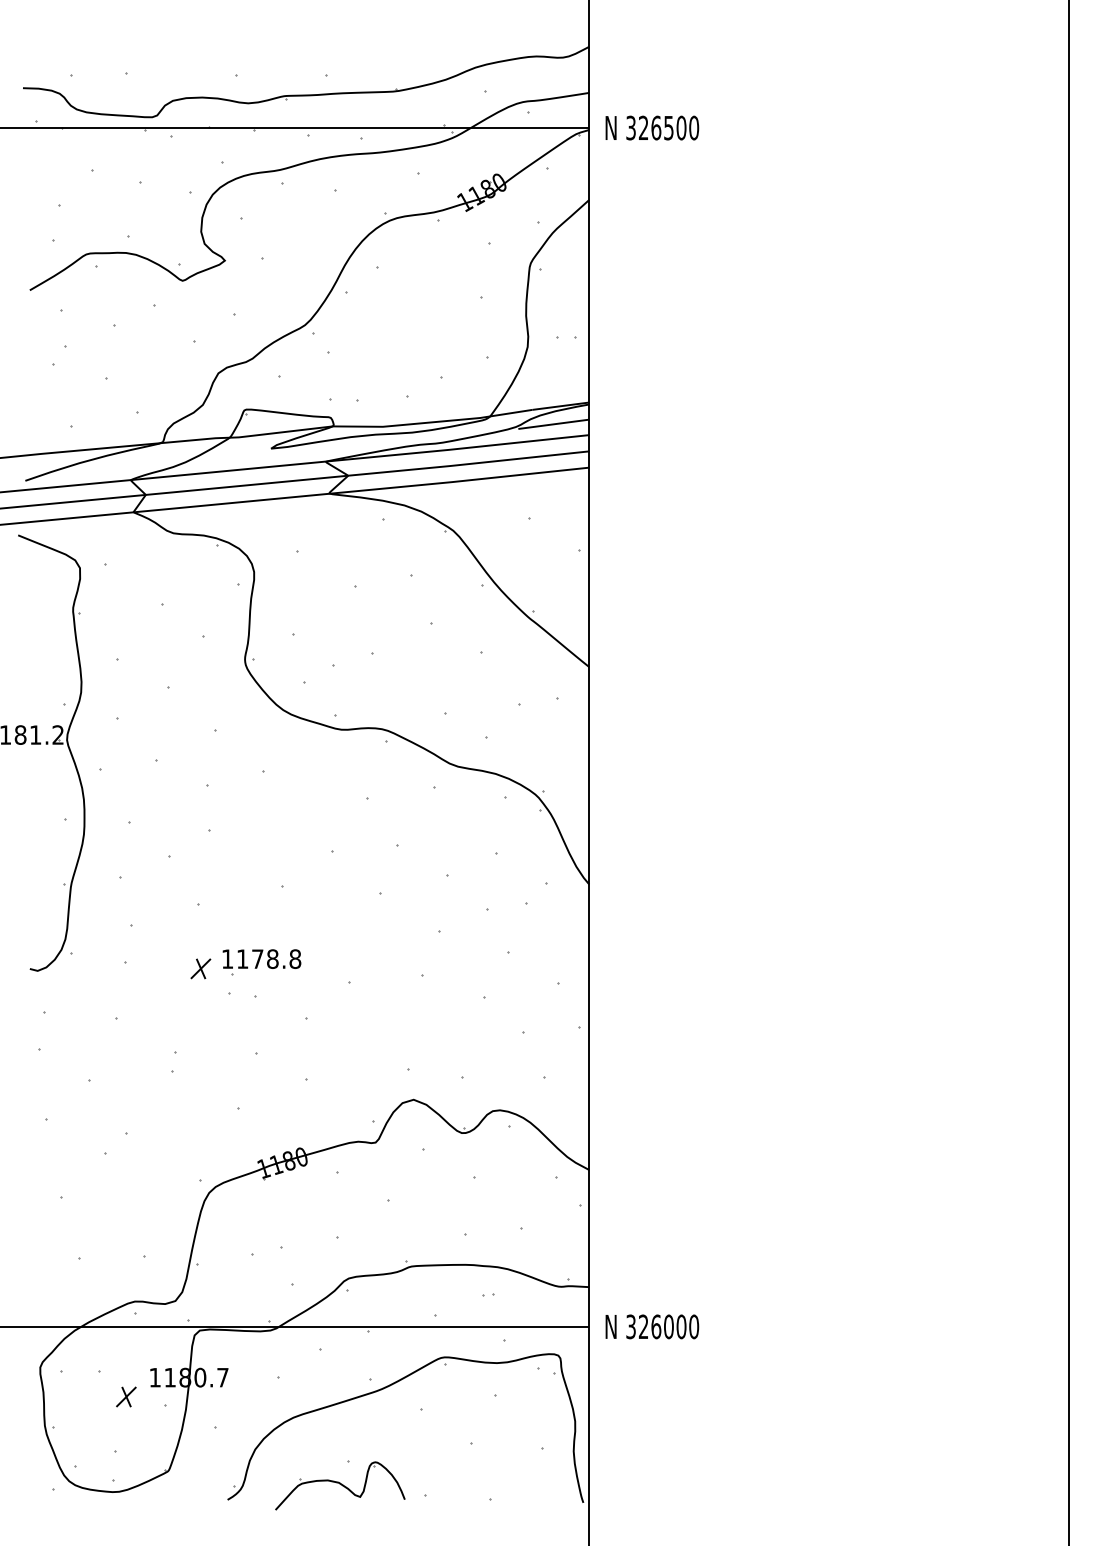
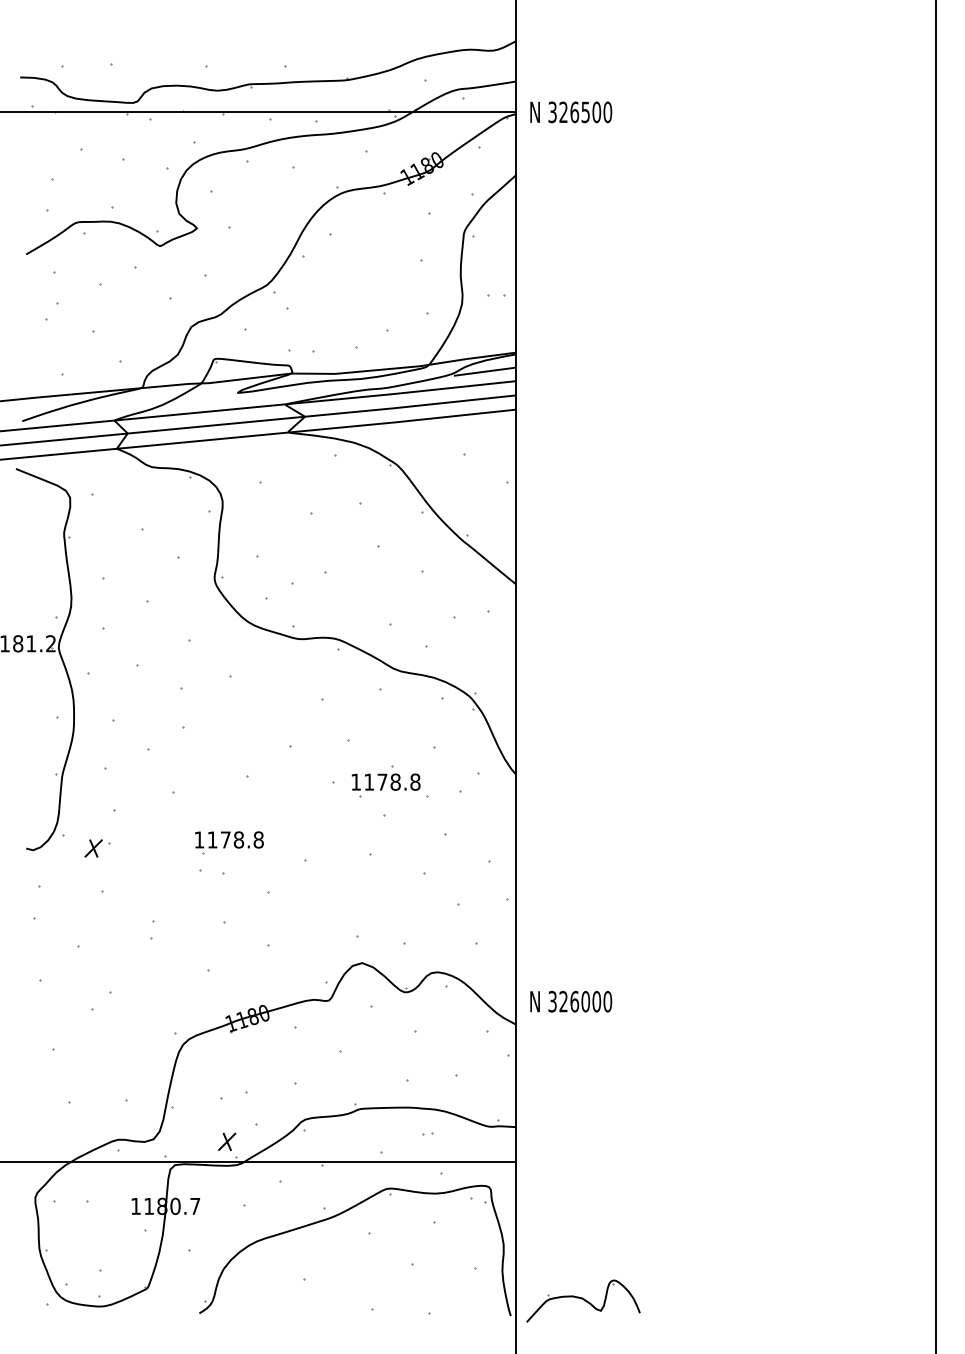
part: (440, 896) -> (385, 785), added
part: (200, 968) -> (93, 848), moved
text: (652, 1326) -> (571, 1001), moved
part: (126, 1396) -> (227, 1141), moved
part: (340, 1485) -> (583, 1300), moved

